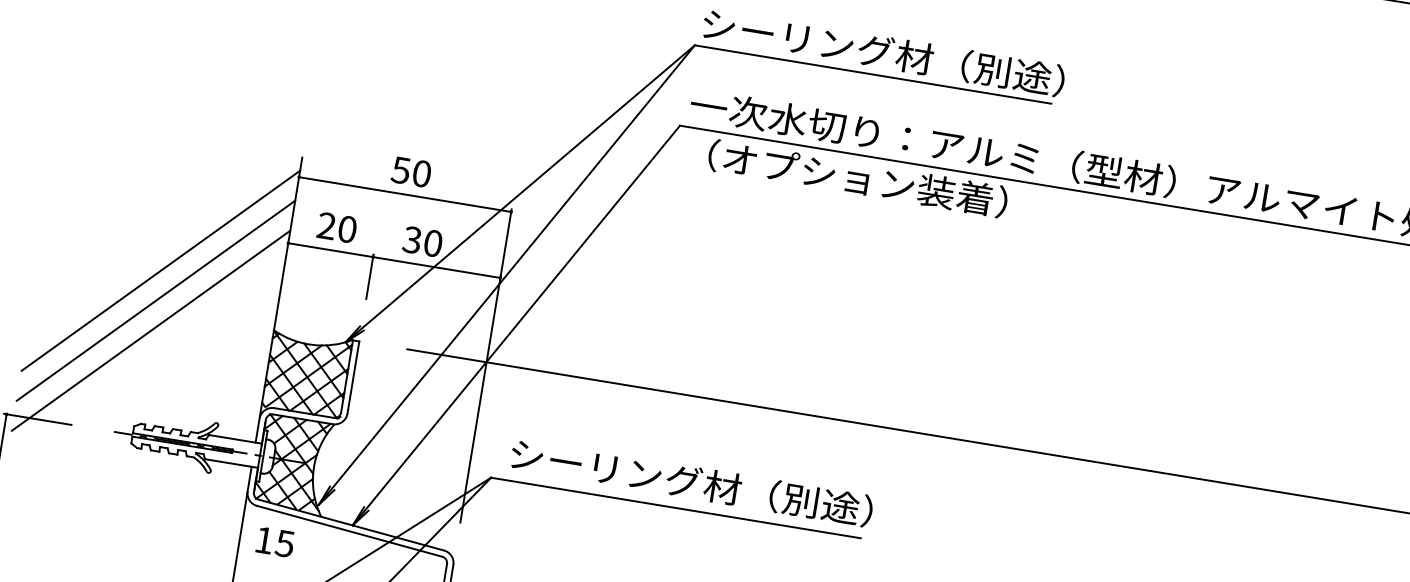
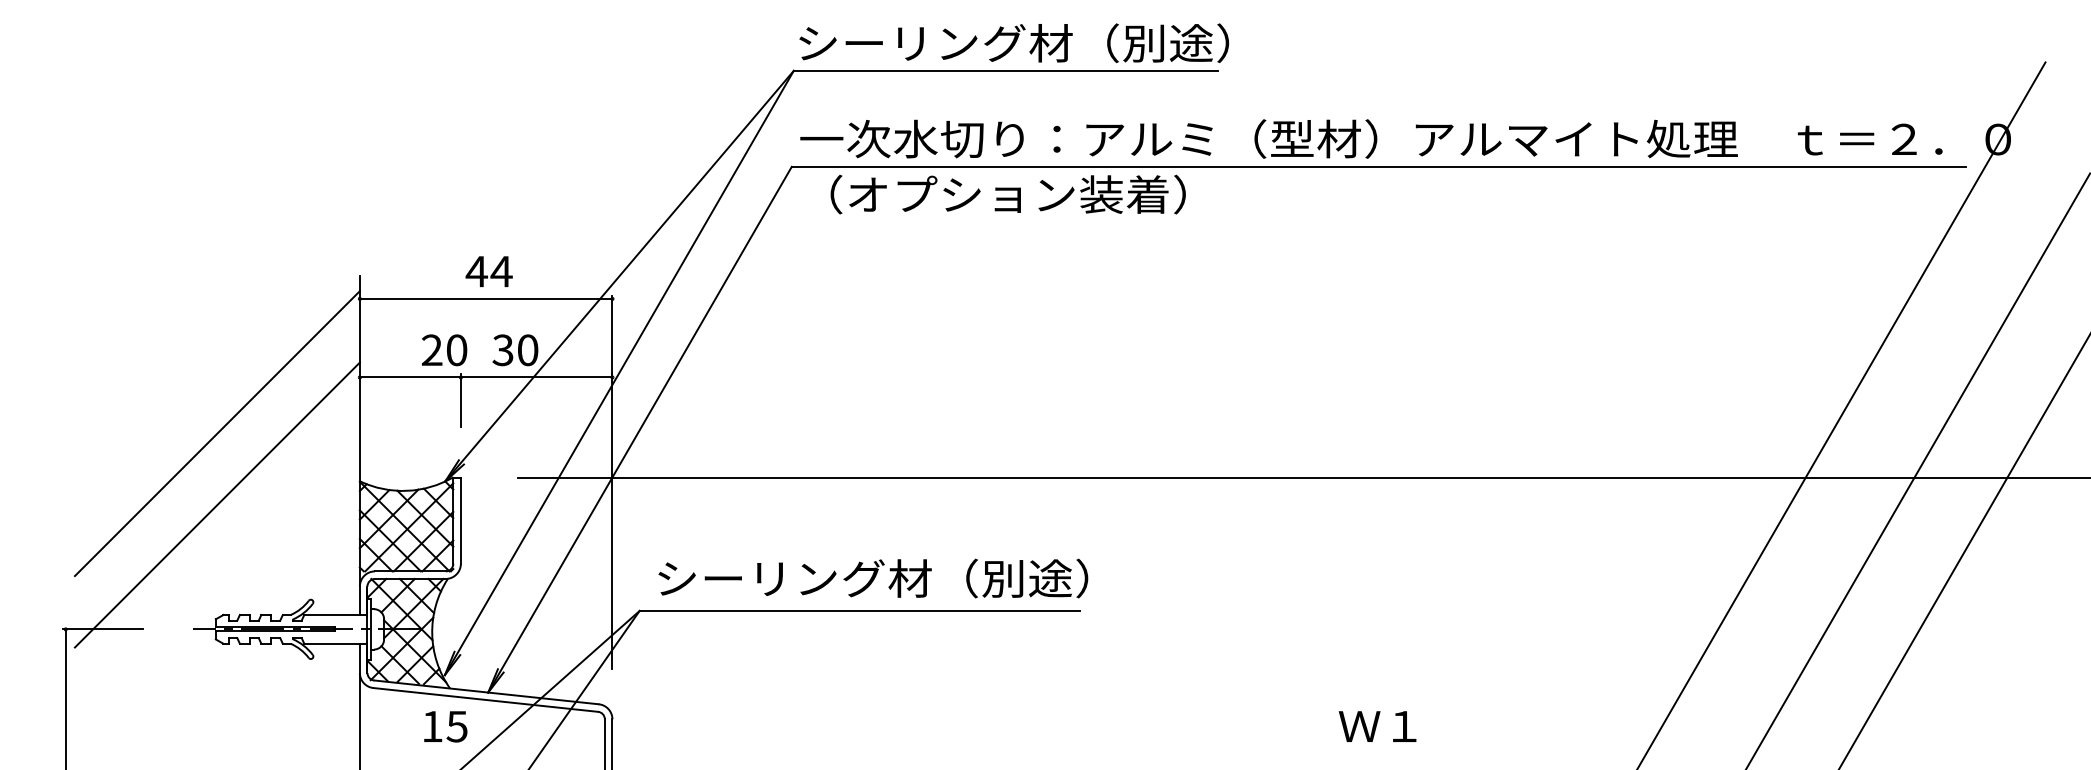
text: (410, 171) -> (488, 271), 50 -> 44
text: (337, 227) -> (444, 350), moved
line: (155, 299) -> (216, 468), removed
text: (275, 542) -> (445, 726), moved

